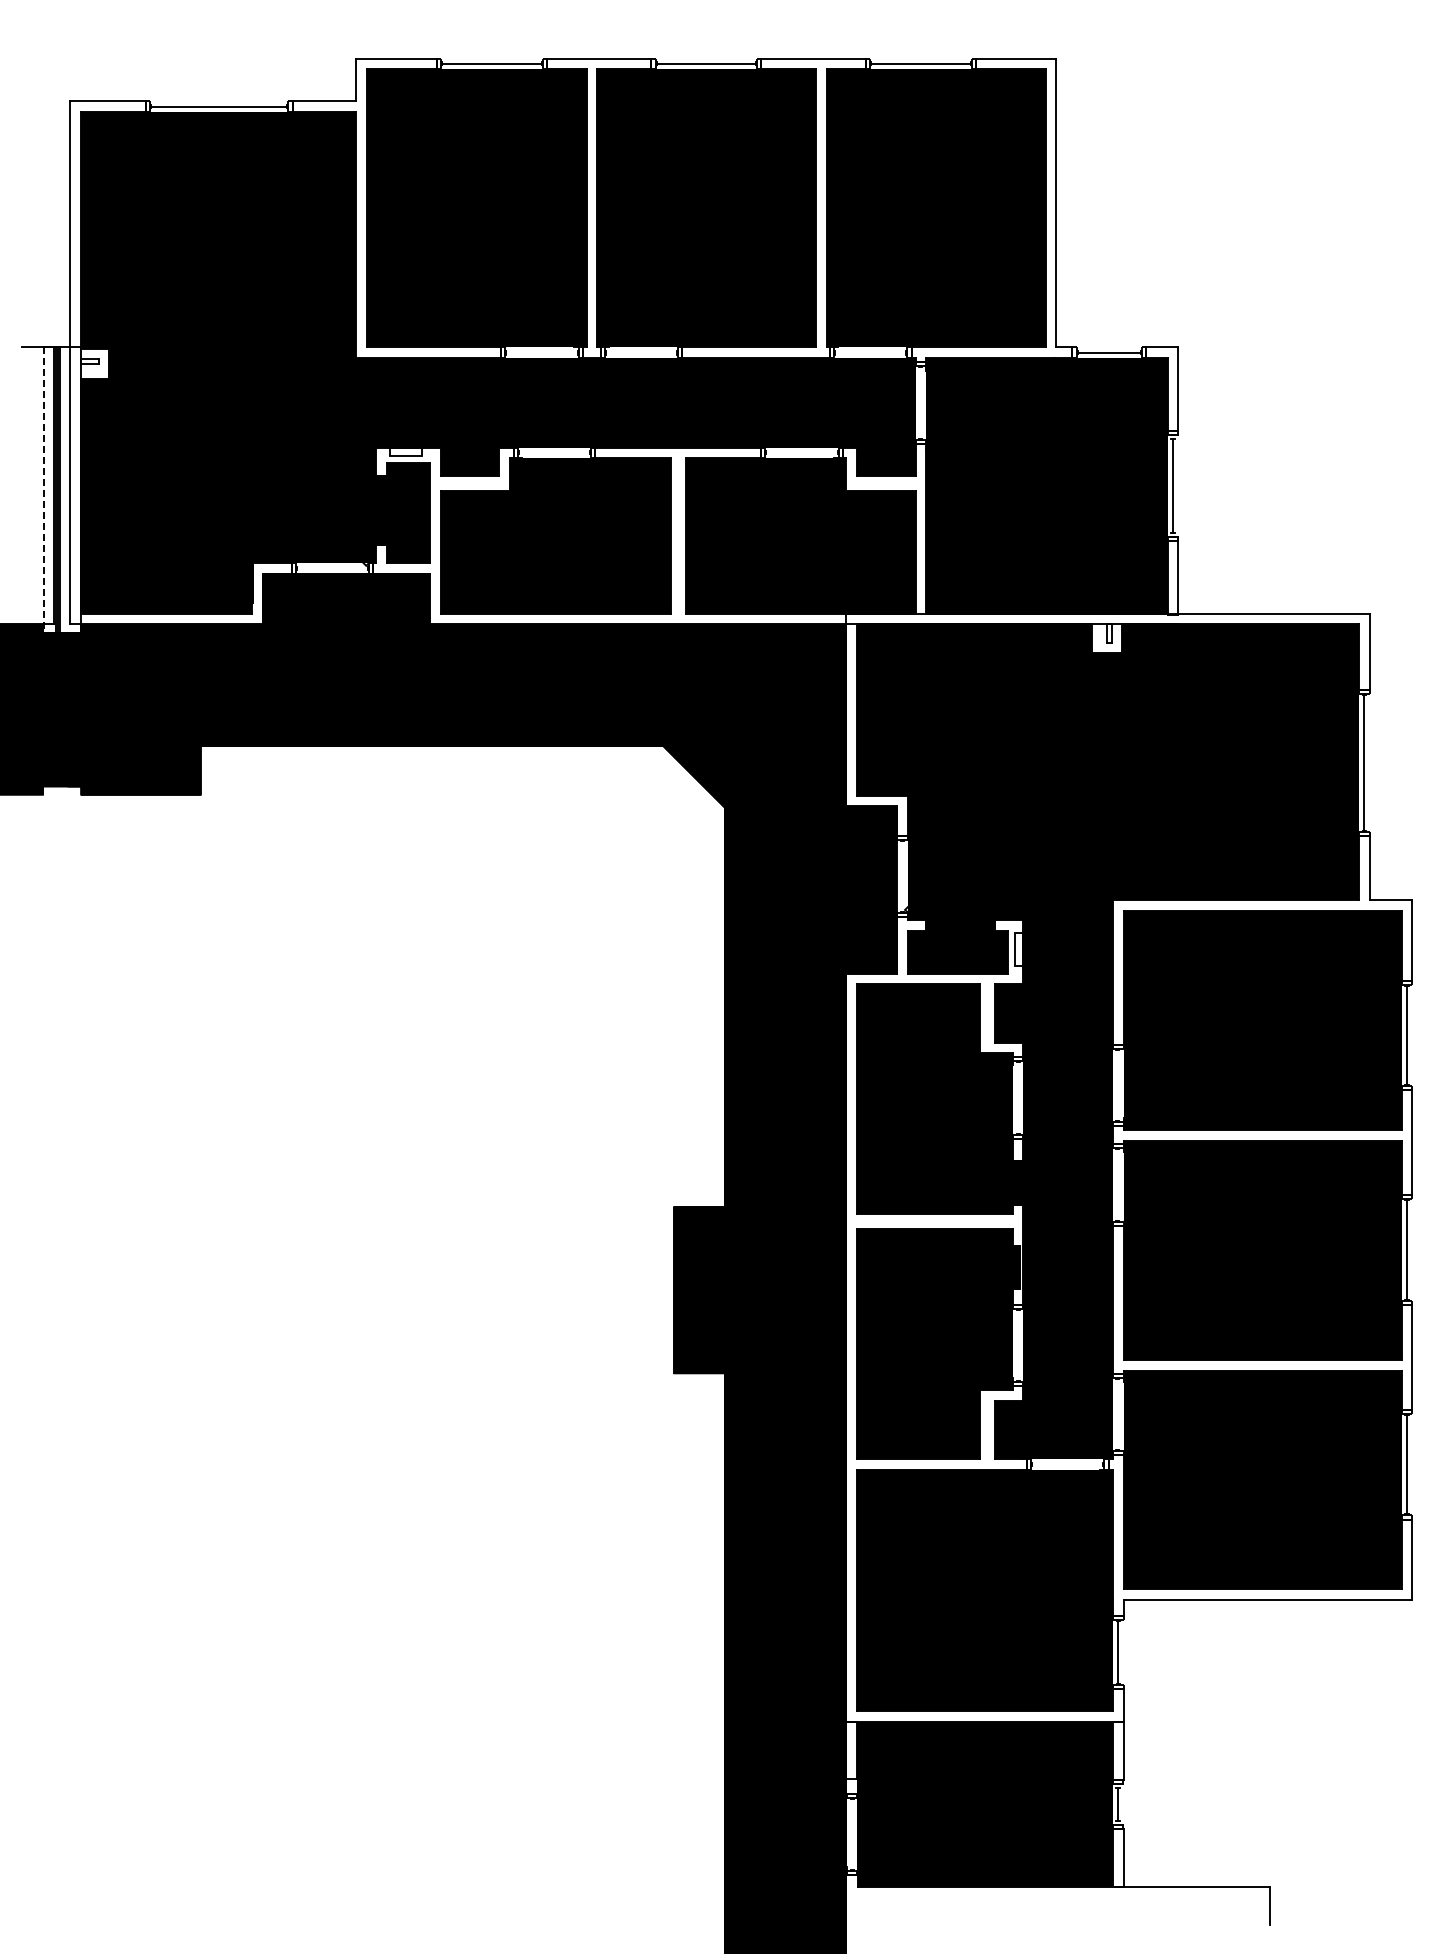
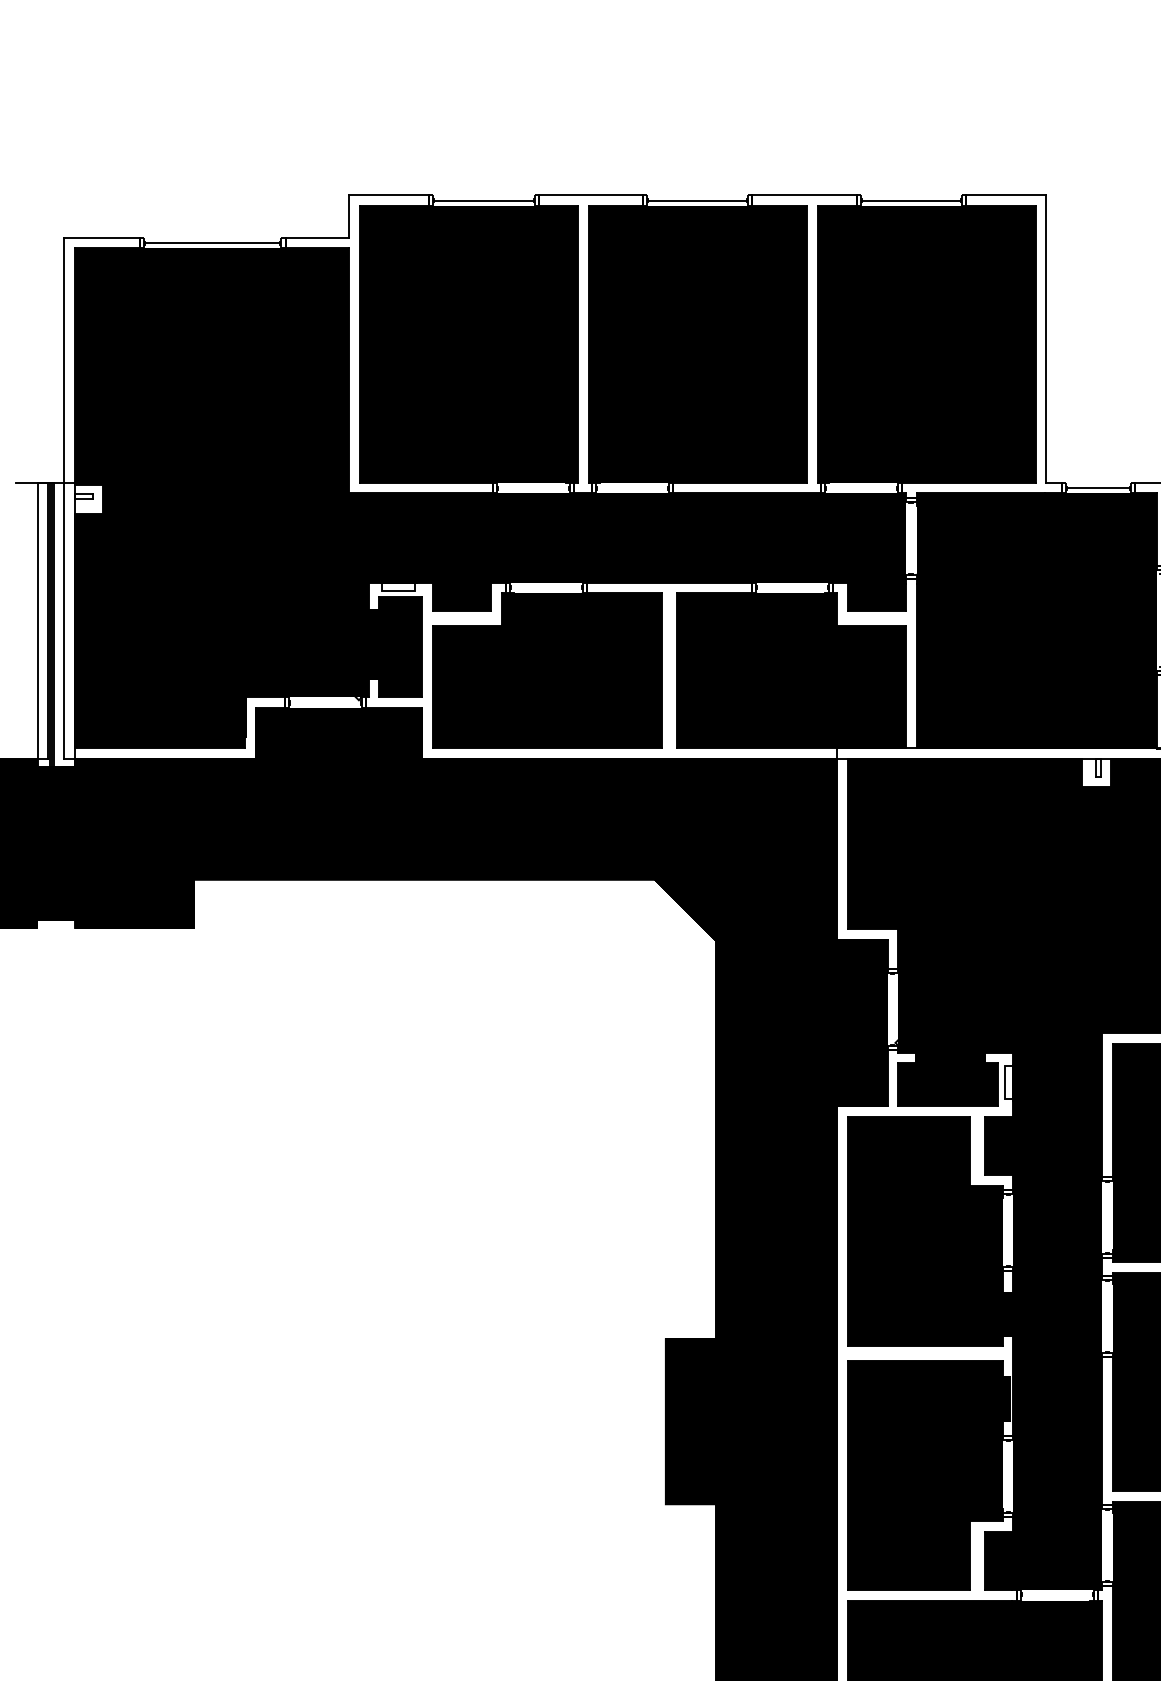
line: (43, 490) -> (37, 625), dashed -> solid

